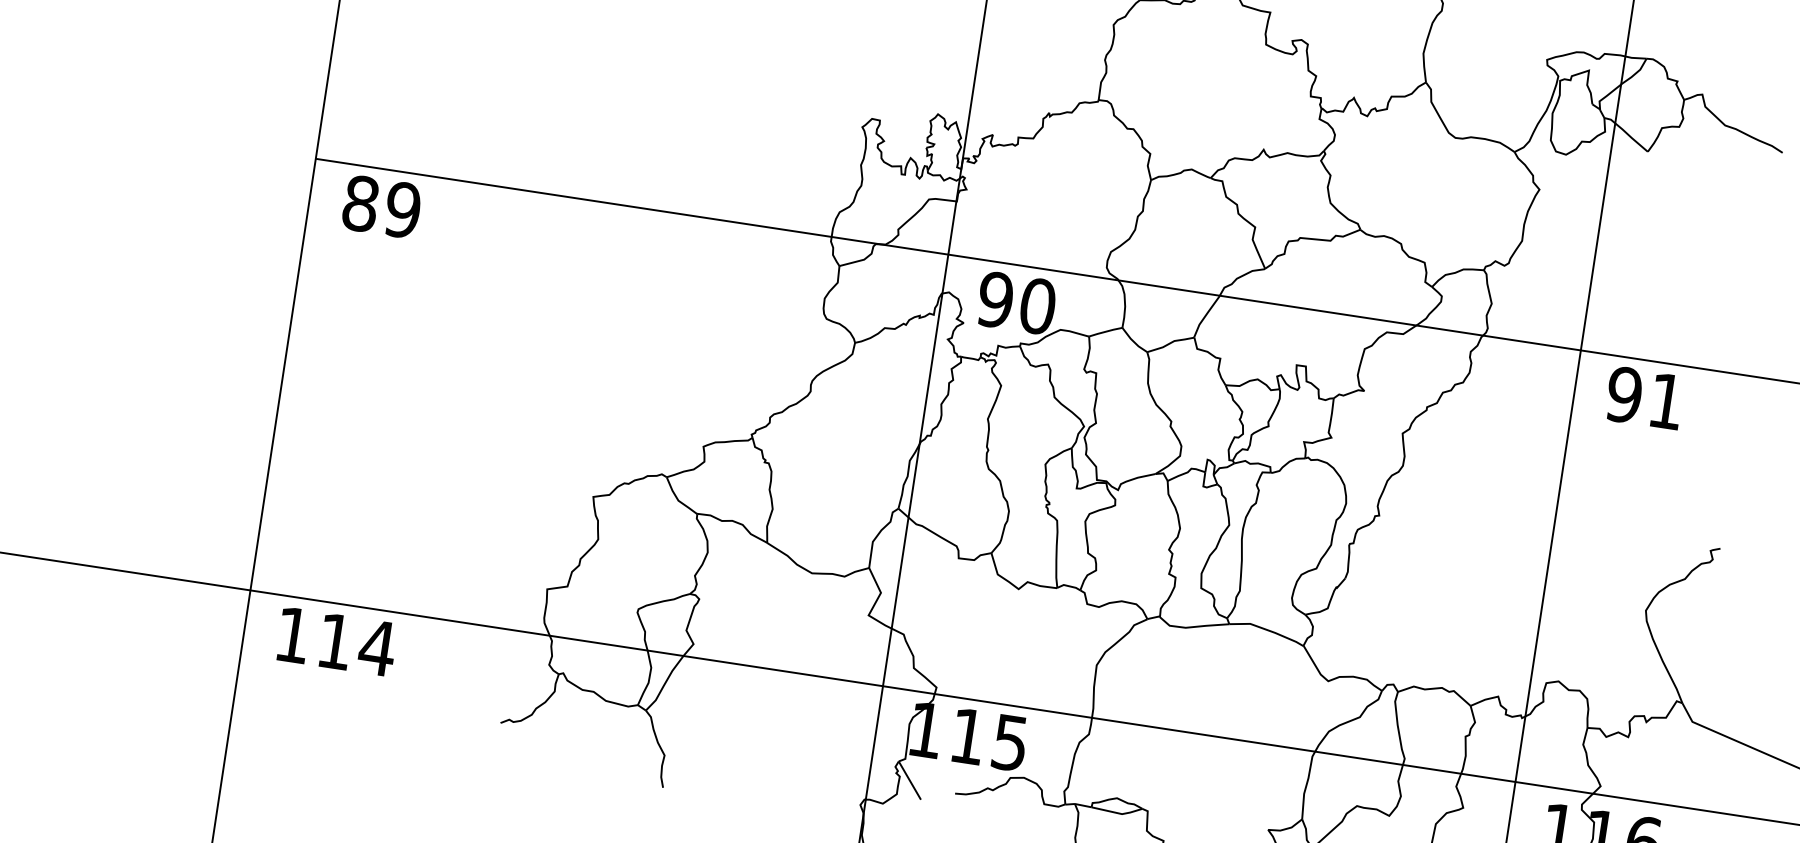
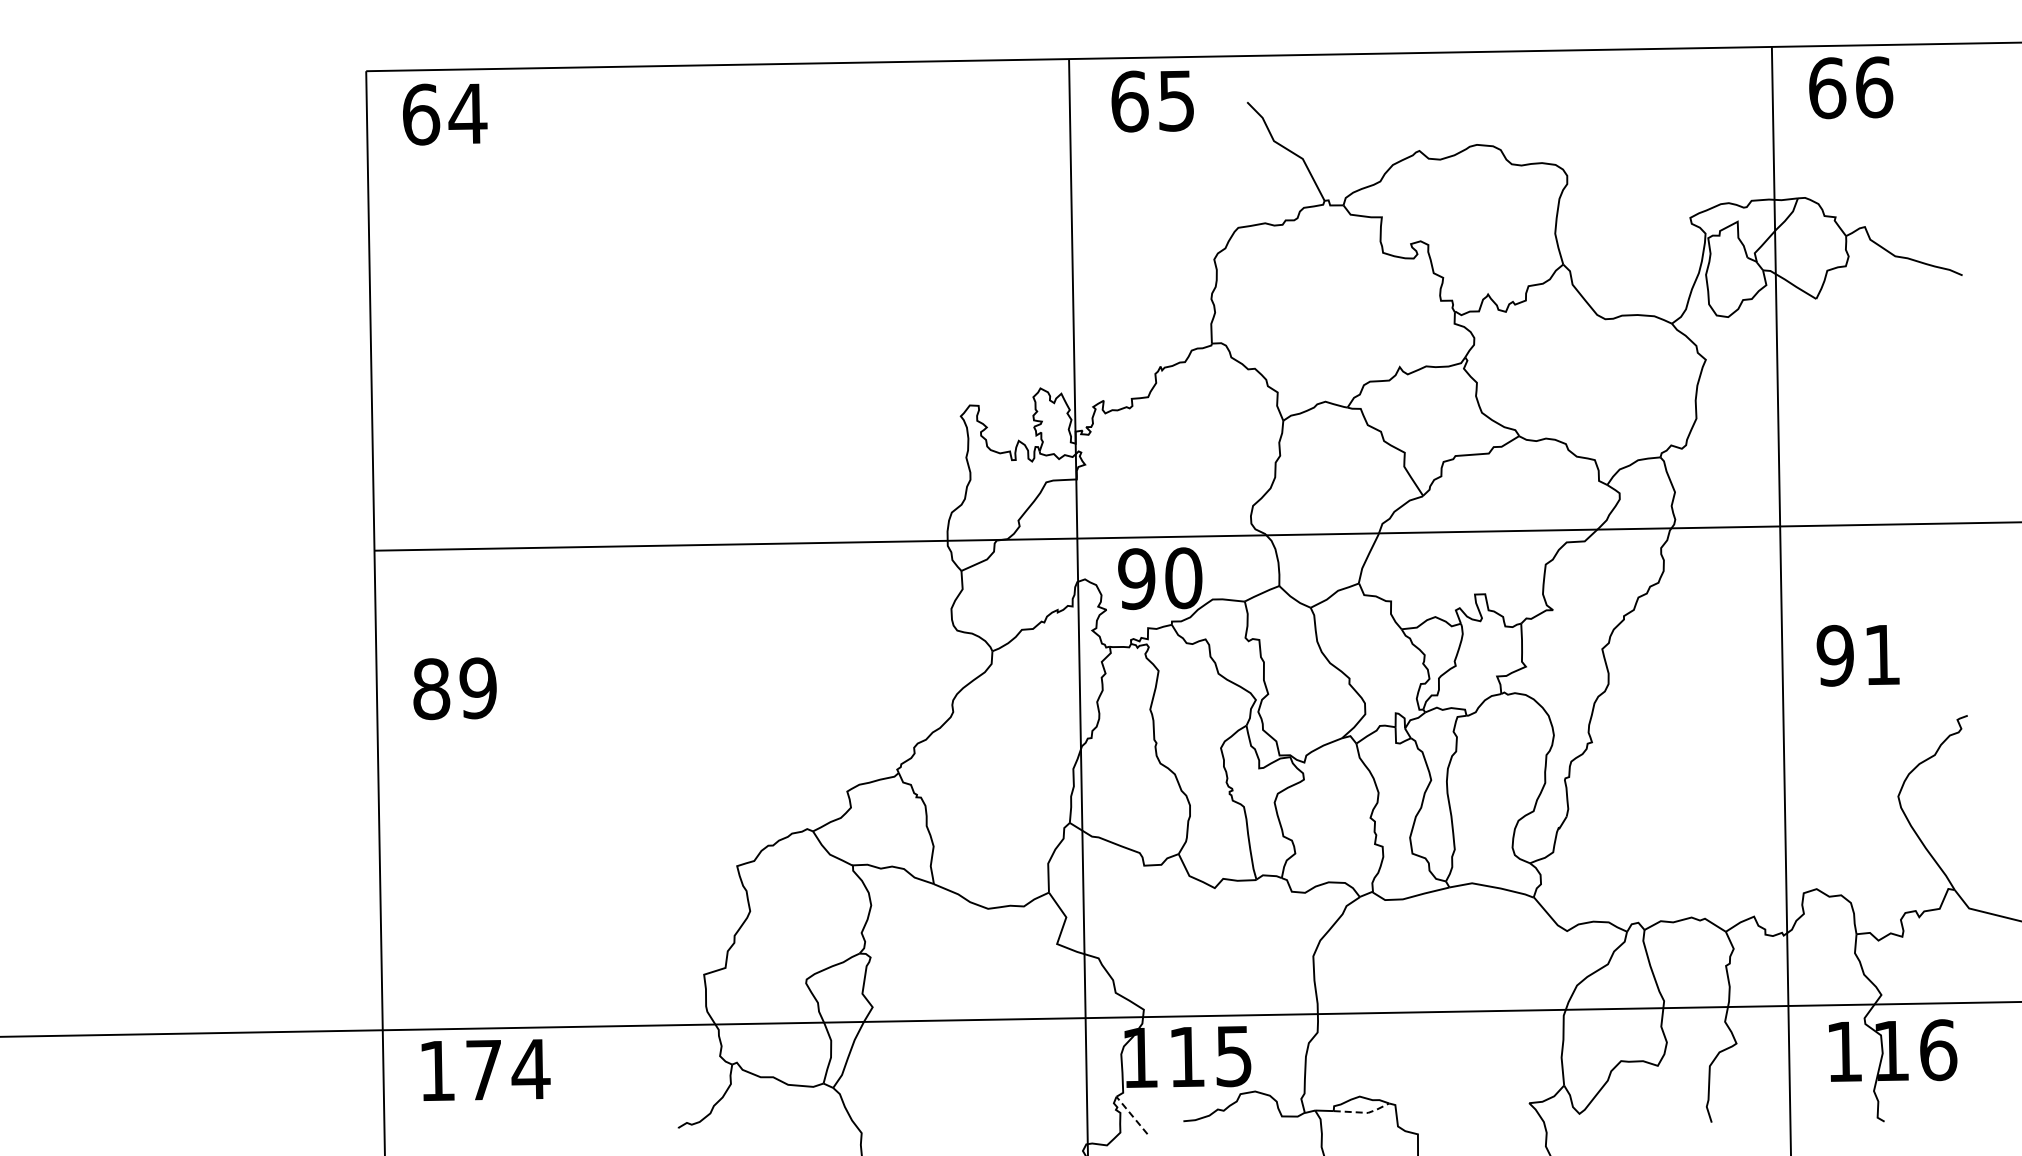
text: (381, 206) -> (454, 688), moved
text: (1644, 398) -> (1857, 655), moved
text: (334, 641) -> (483, 1070), 114 -> 174
line: (910, 780) -> (1132, 1115), solid -> dashed
line: (1118, 813) -> (1364, 1112), solid -> dashed

